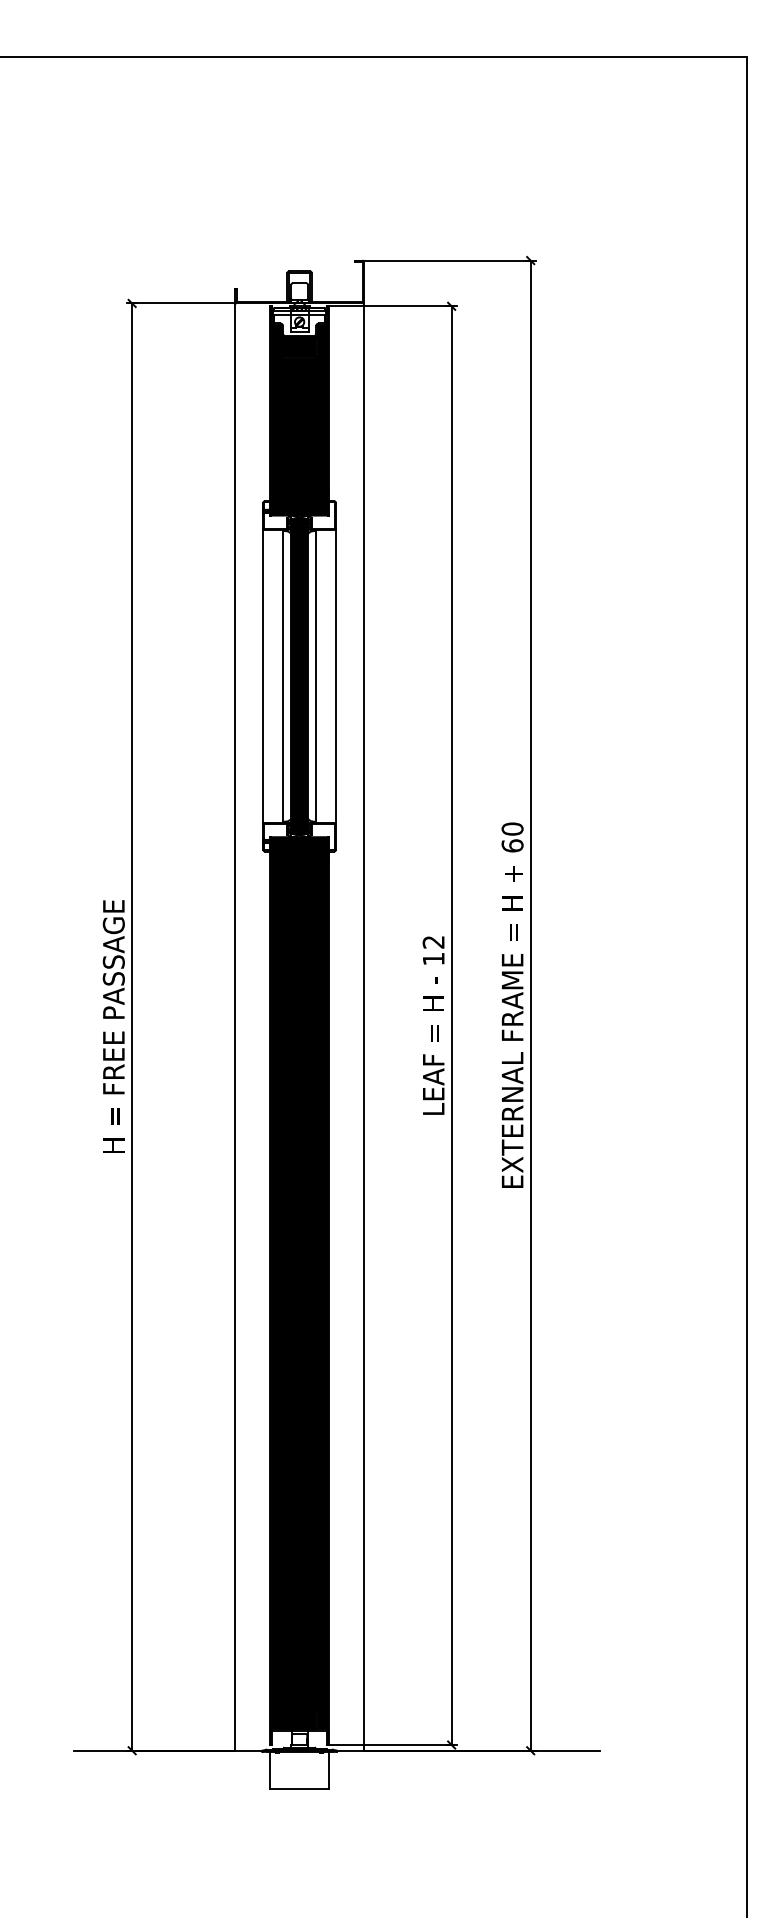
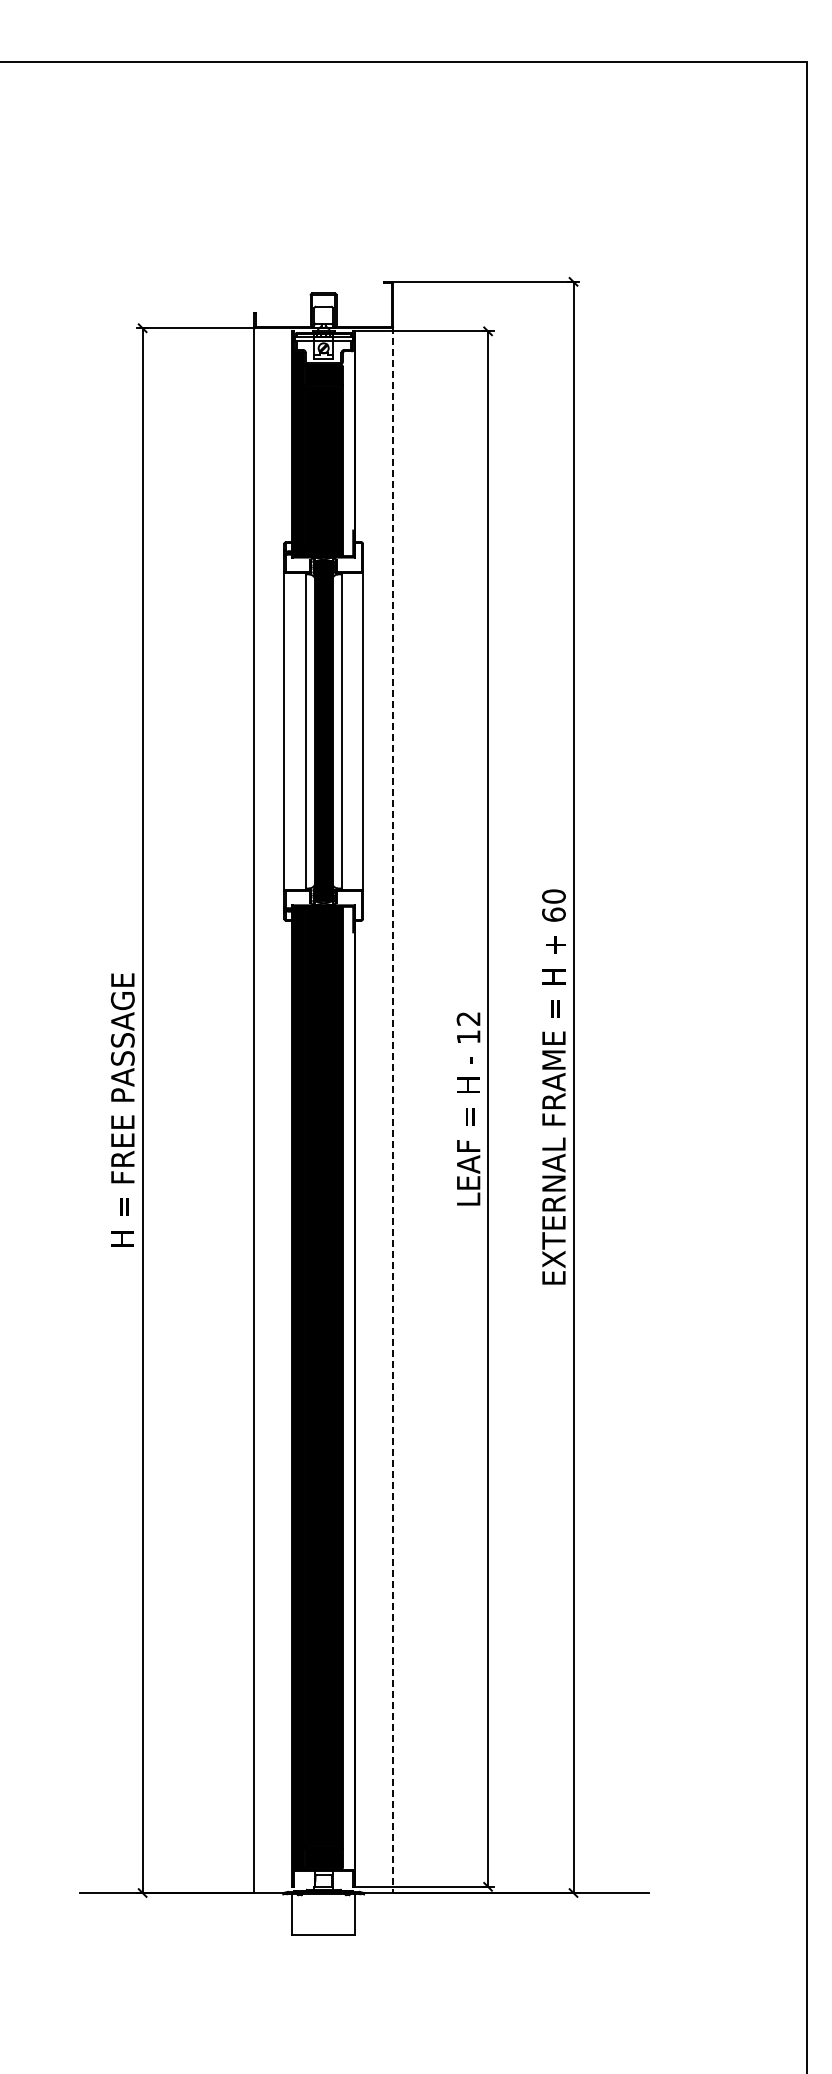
fill: (320, 419) -> (346, 453), removed
line: (364, 1026) -> (393, 1110), solid -> dashed
fill: (322, 1283) -> (348, 1387), removed

